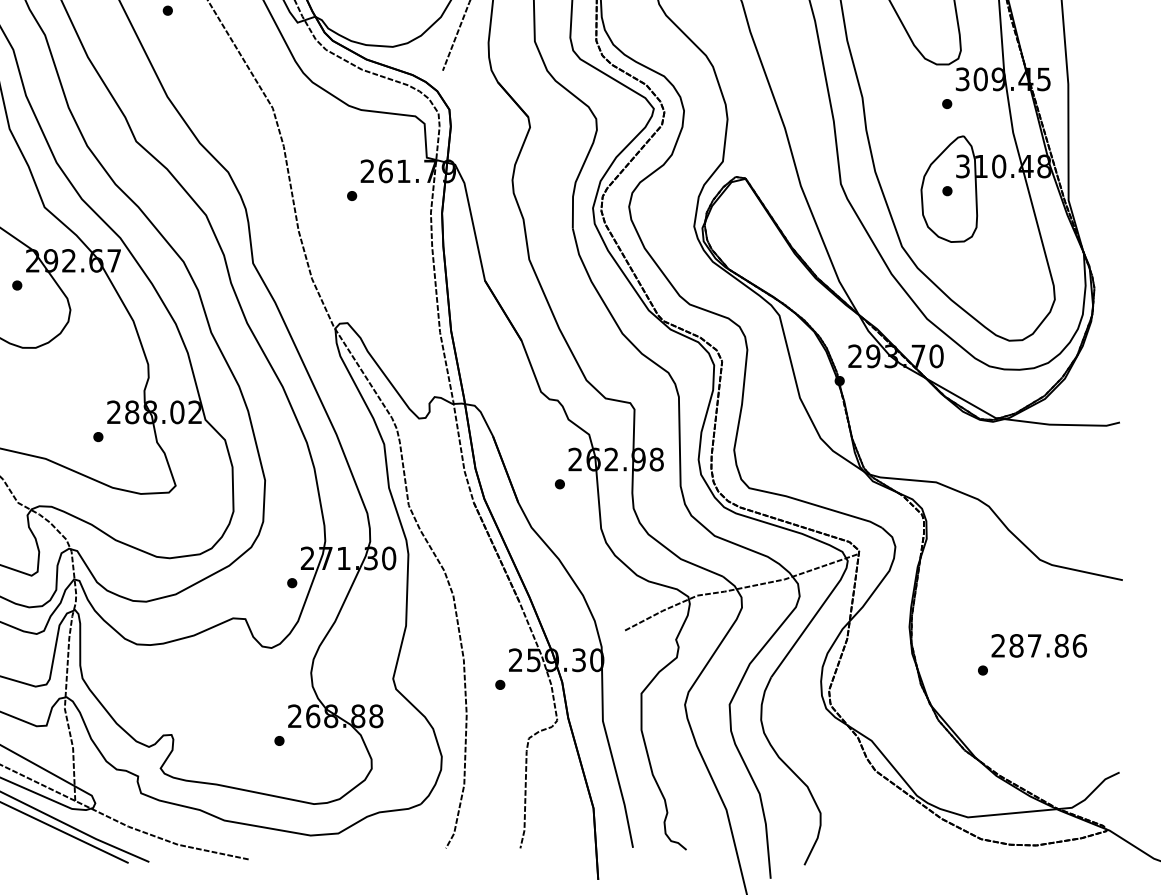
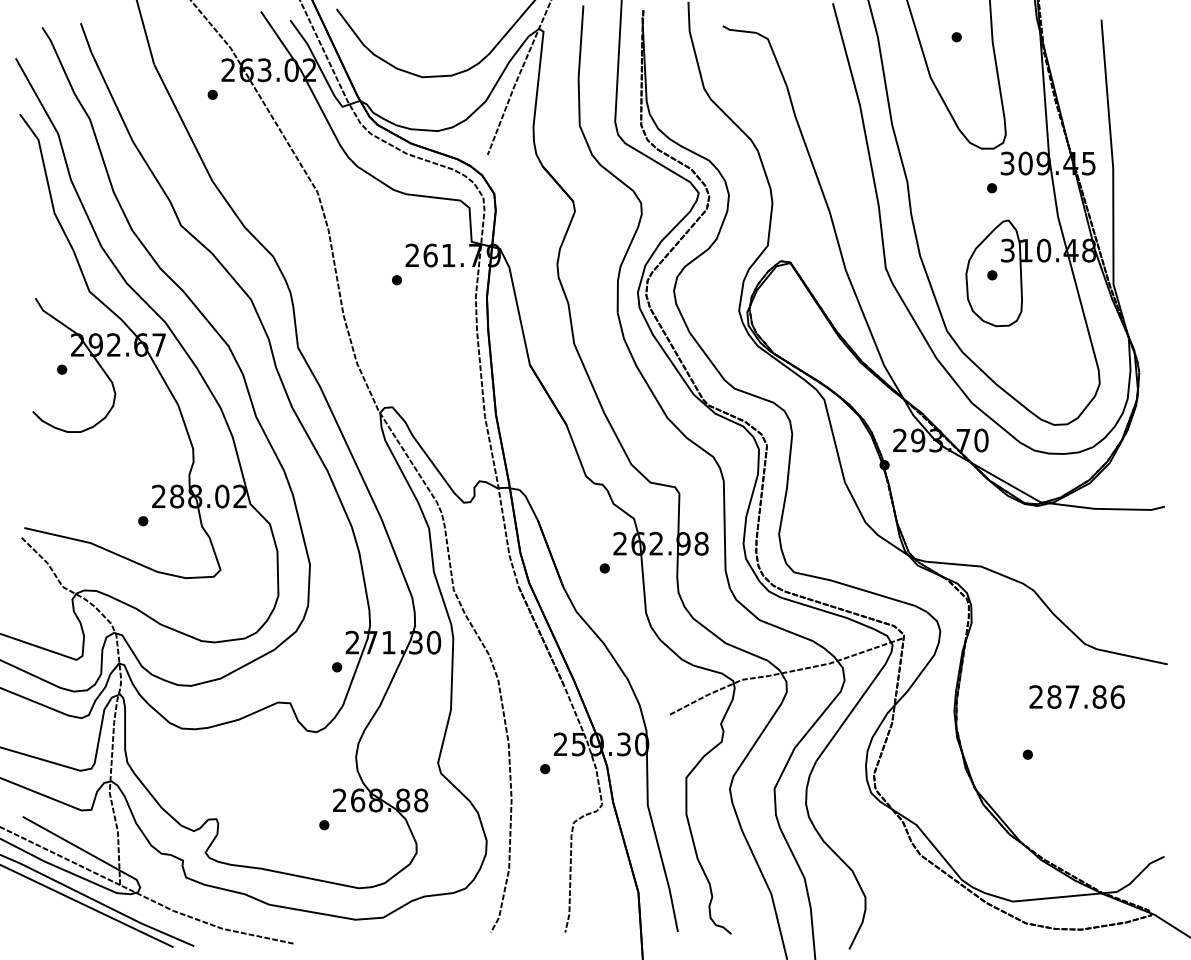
text: (1038, 645) -> (1076, 696), moved

